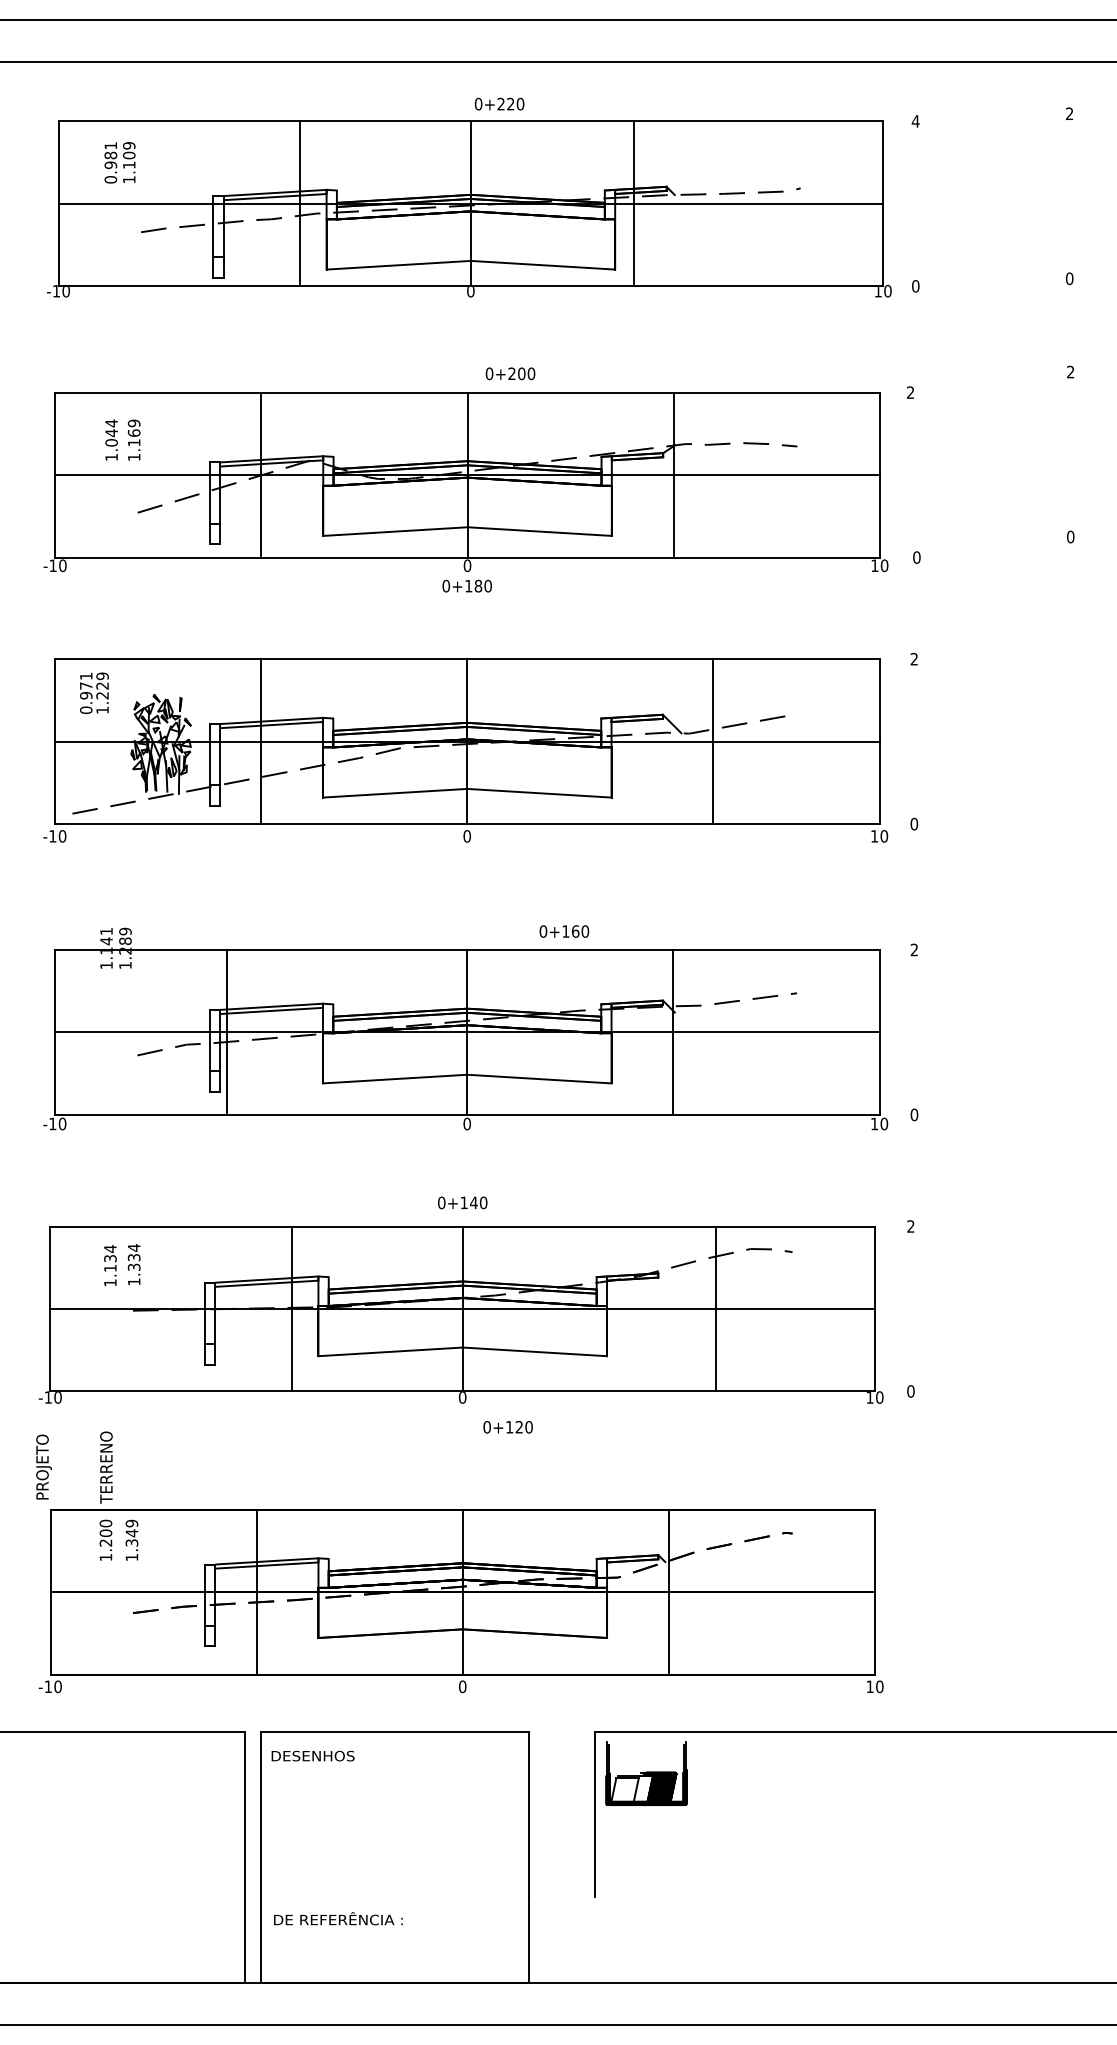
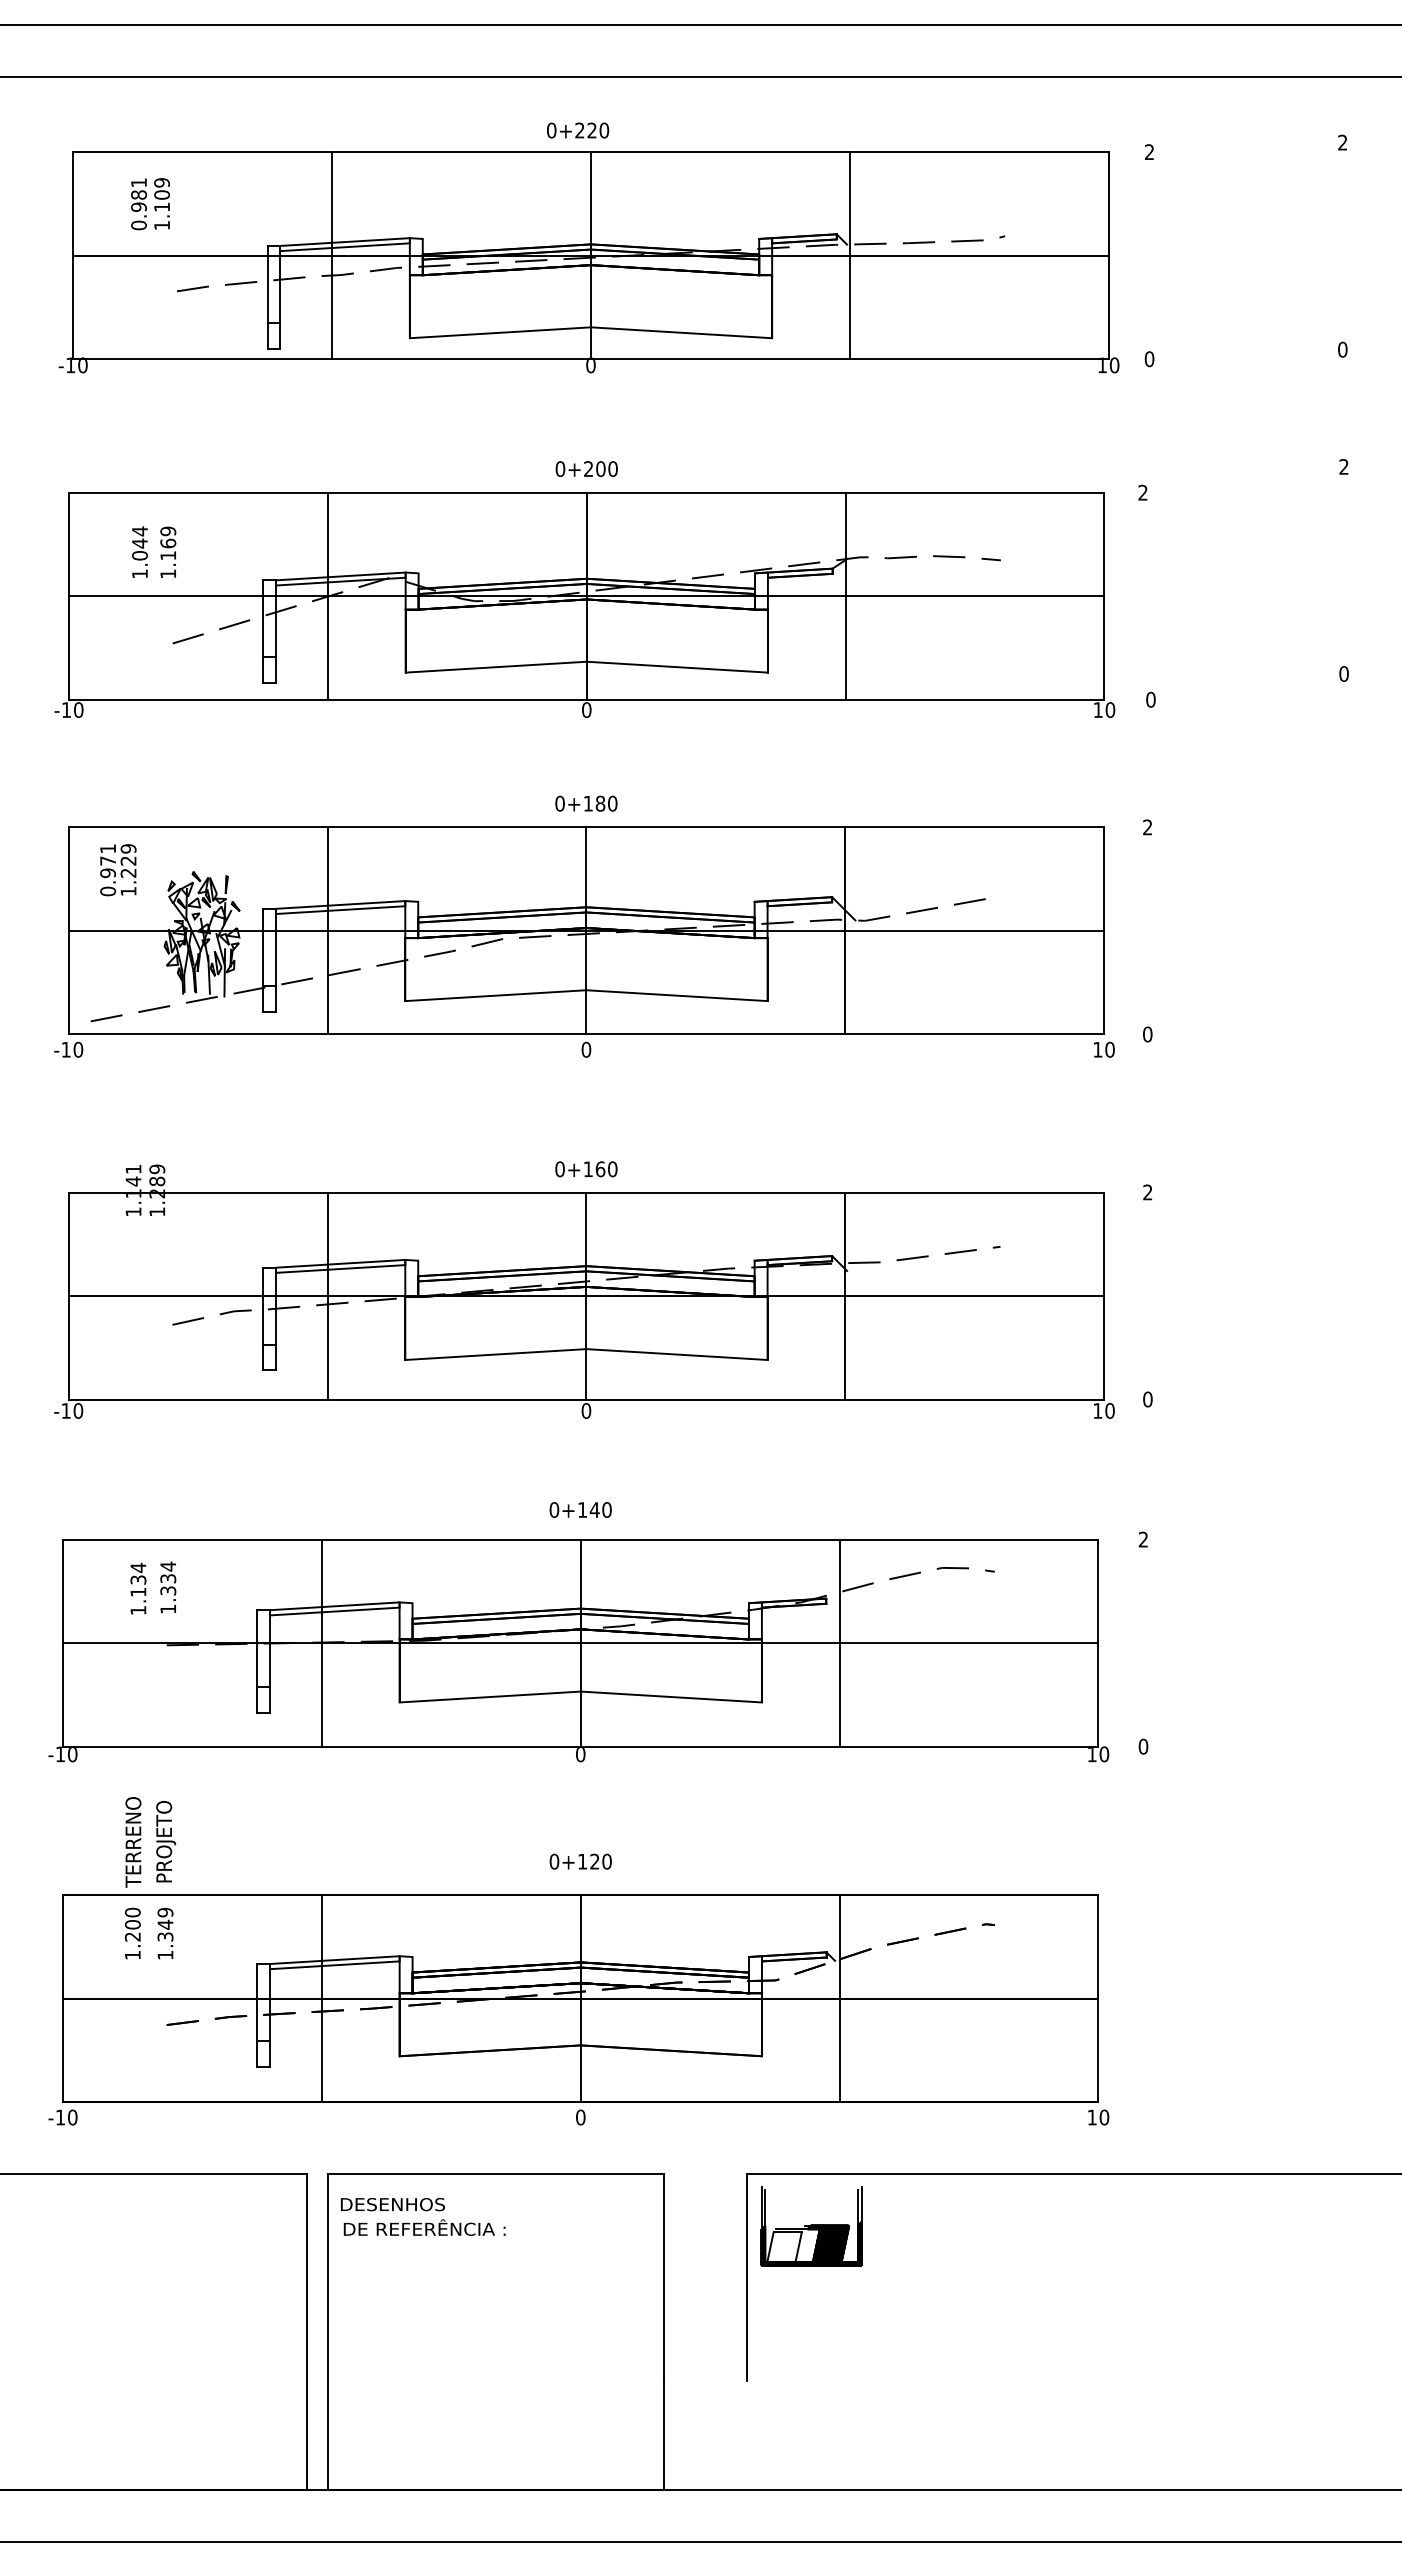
text: (499, 104) -> (578, 130), moved
text: (915, 120) -> (1149, 151), 4 -> 2
line: (300, 203) -> (332, 255), moved
line: (633, 203) -> (849, 255), moved
text: (510, 374) -> (586, 469), moved
text: (467, 586) -> (586, 803), moved
line: (713, 741) -> (845, 930), moved
text: (564, 931) -> (586, 1169), moved
line: (226, 1032) -> (327, 1295), moved
line: (291, 1308) -> (321, 1642), moved
line: (715, 1308) -> (839, 1642), moved
text: (507, 1427) -> (580, 1861), moved
text: (44, 1466) -> (166, 1841), moved
text: (338, 1918) -> (424, 2227), moved

